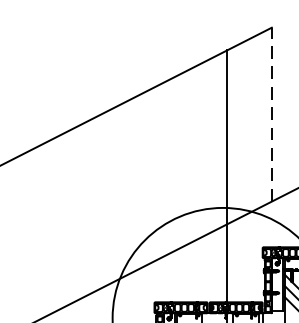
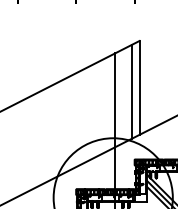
line: (271, 113) -> (139, 87), dashed -> solid
line: (256, 121) -> (131, 91), added

